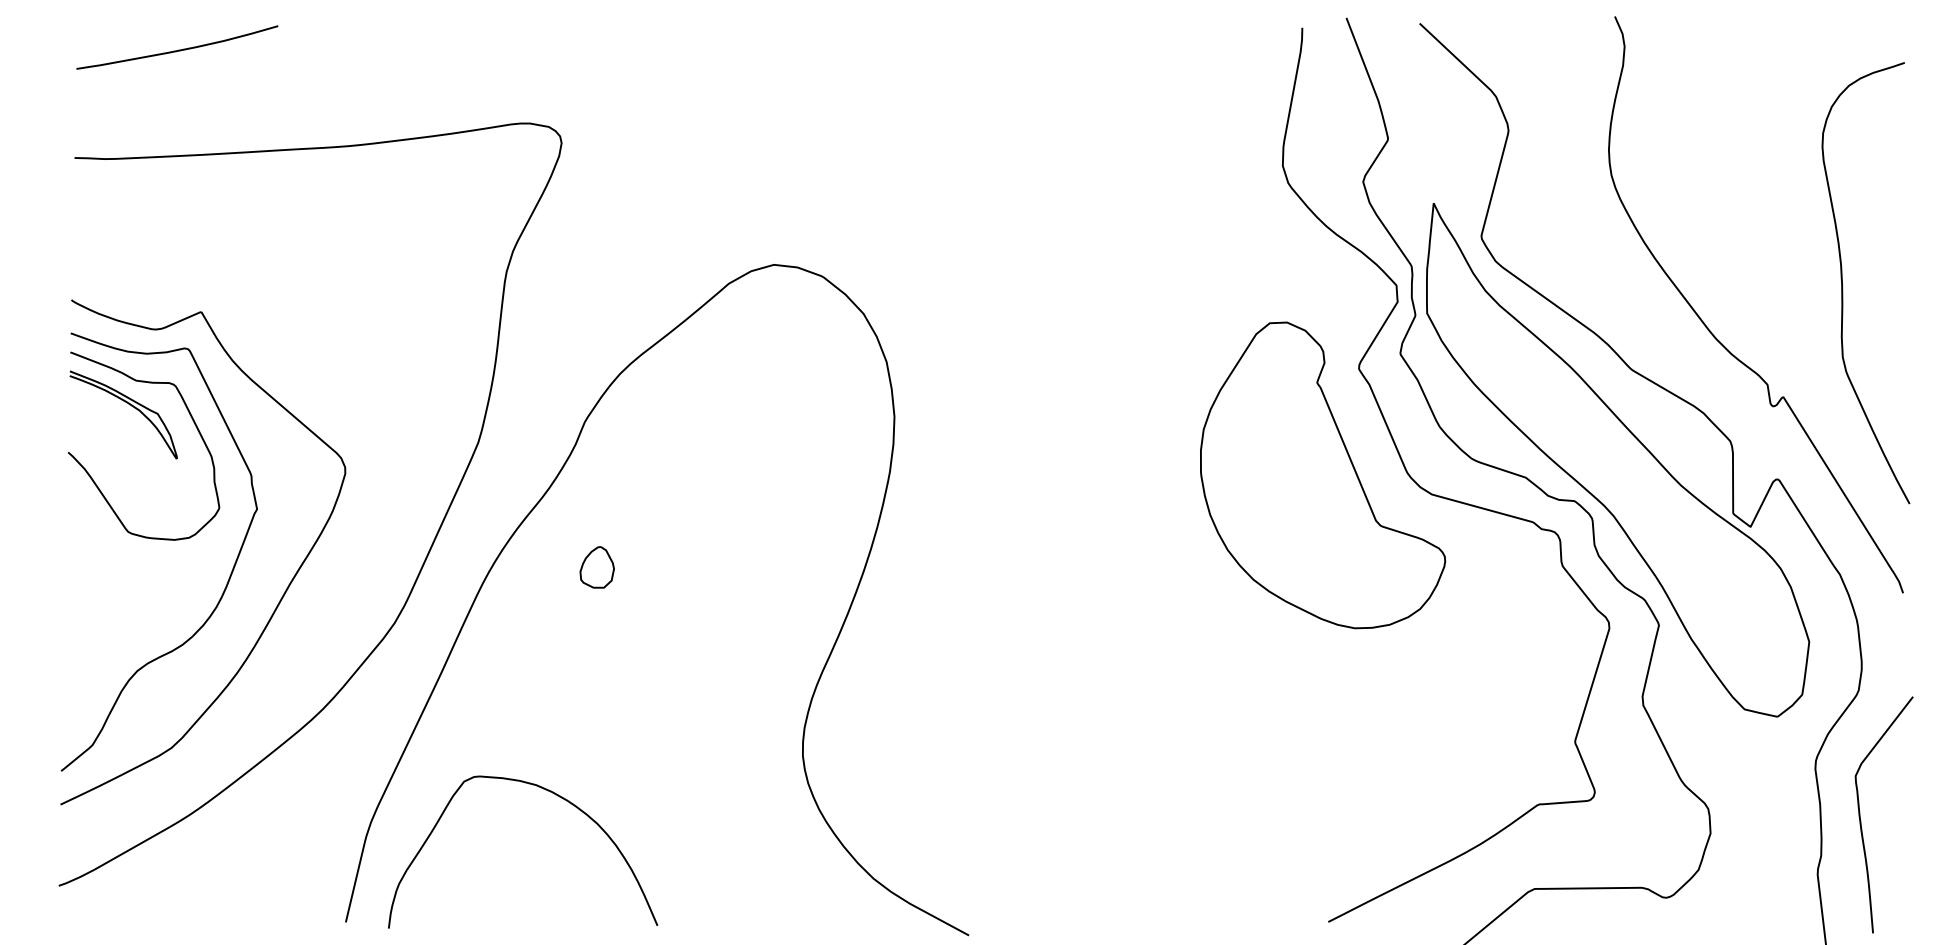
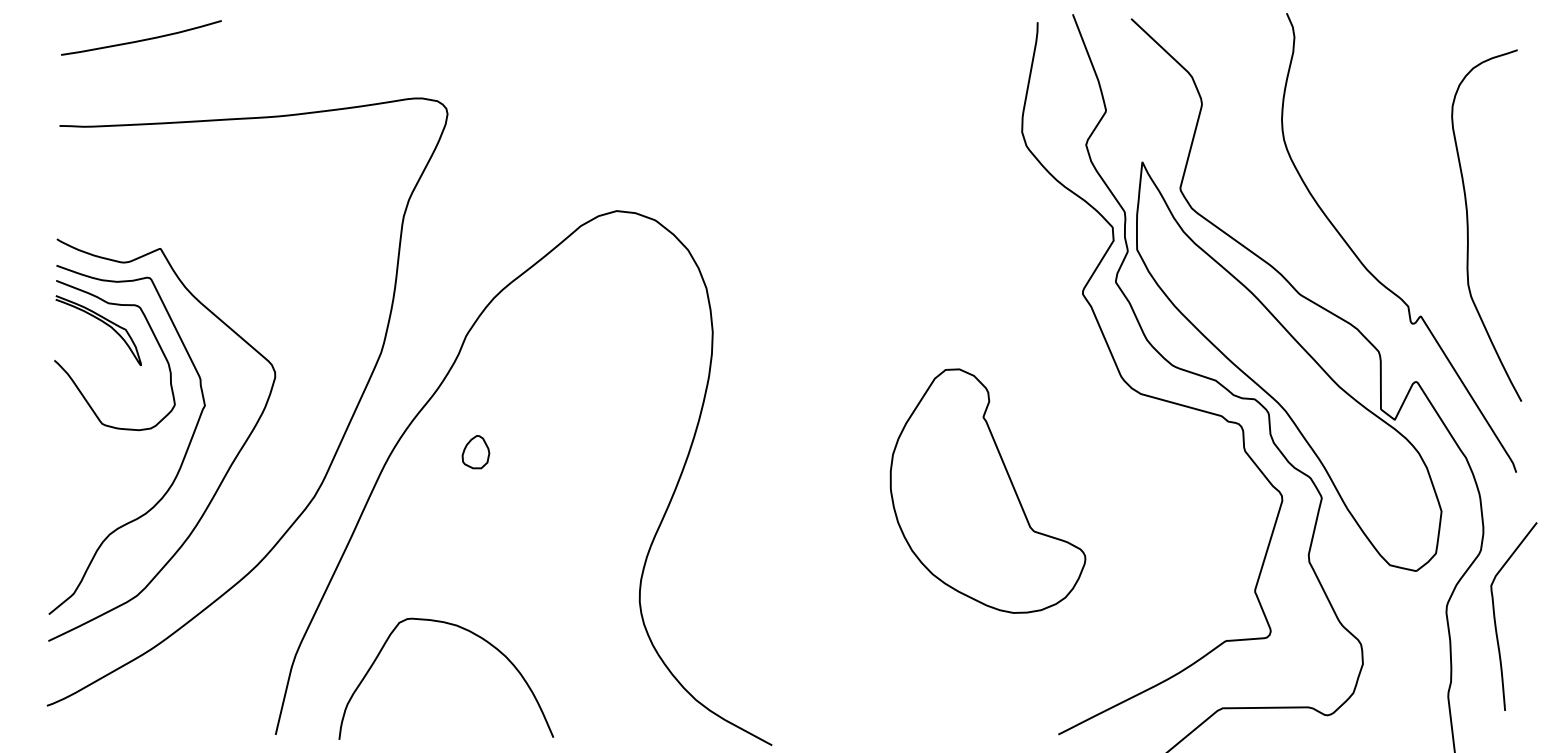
part: (1323, 475) -> (988, 491), moved
curve: (557, 796) -> (473, 634), moved
curve: (1861, 820) -> (1495, 621), moved

